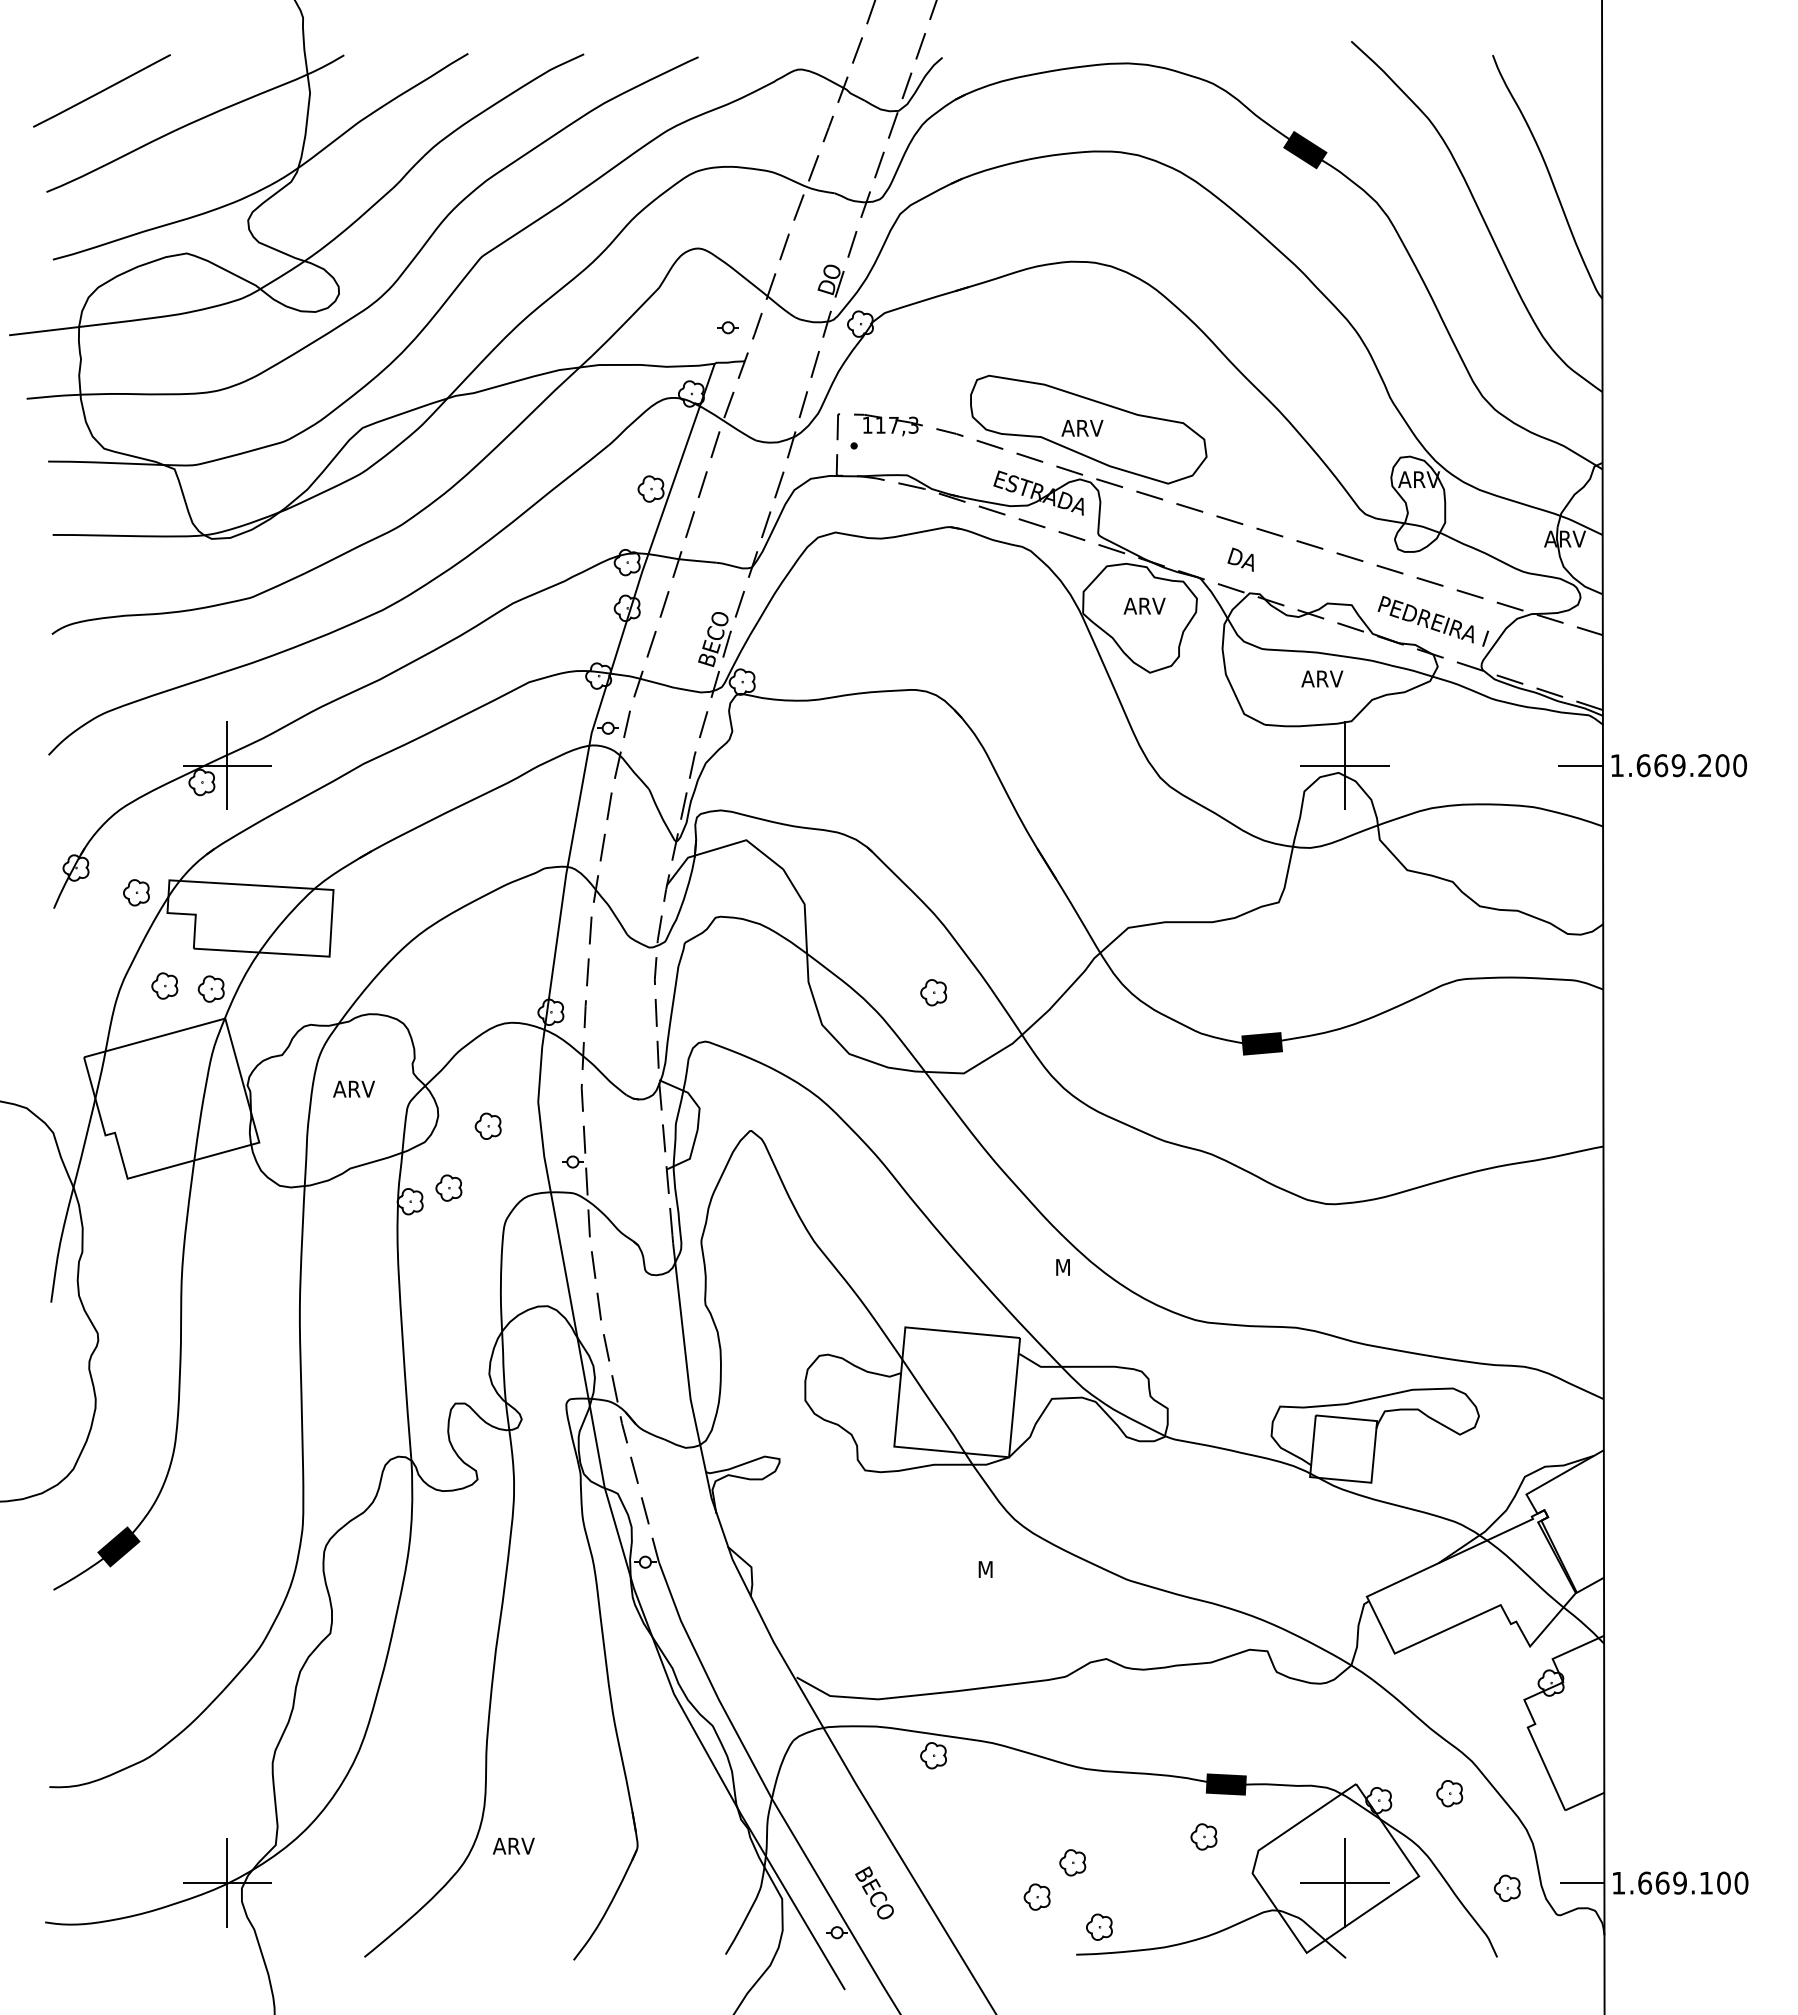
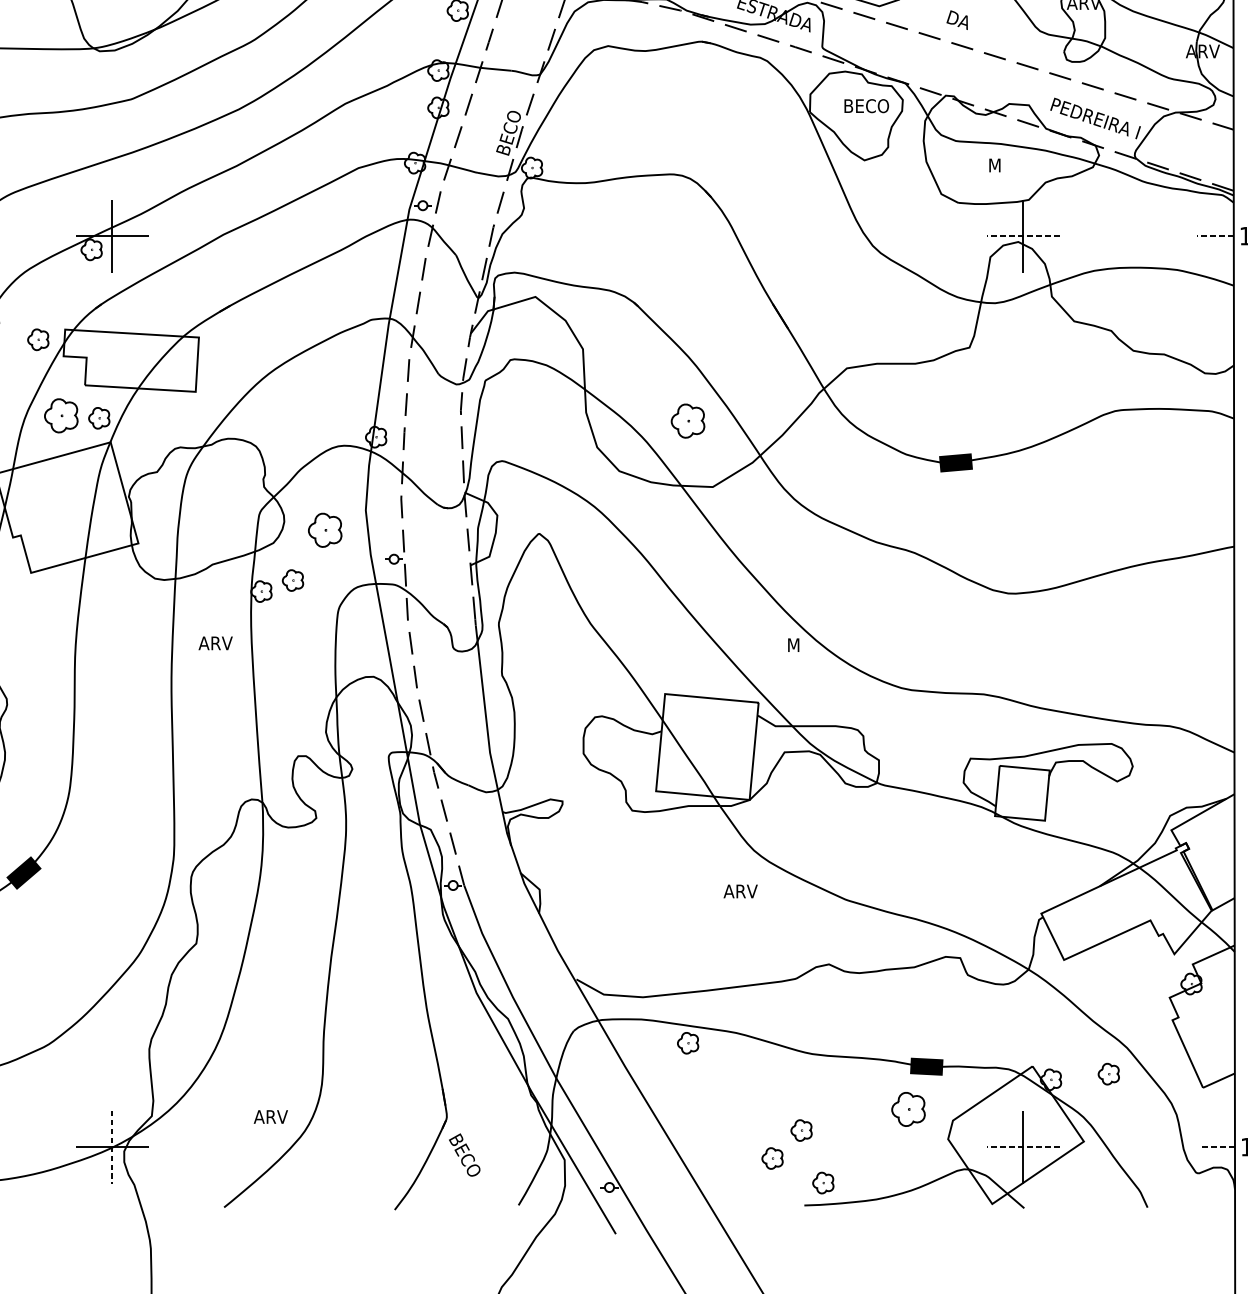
text: (1240, 559) -> (957, 19), moved
text: (1151, 605) -> (865, 105), ARV -> BECO
text: (1322, 678) -> (1005, 165), ARV -> M
line: (1344, 765) -> (1023, 236), solid -> dashed
line: (1580, 765) -> (1215, 236), solid -> dashed
part: (164, 985) -> (61, 415), size x1.6
part: (933, 992) -> (688, 421), size x1.6
text: (353, 1088) -> (215, 642), moved
part: (487, 1125) -> (324, 529), size x1.6
text: (998, 1569) -> (741, 891), M -> ARV
part: (1203, 1836) -> (908, 1109), size x1.6
text: (513, 1845) -> (270, 1116), moved
line: (227, 1883) -> (112, 1147), solid -> dashed
line: (1344, 1883) -> (1023, 1147), solid -> dashed
line: (1581, 1883) -> (1216, 1147), solid -> dashed
part: (1506, 1887) -> (1155, 1150), removed
text: (874, 1892) -> (464, 1154), moved

